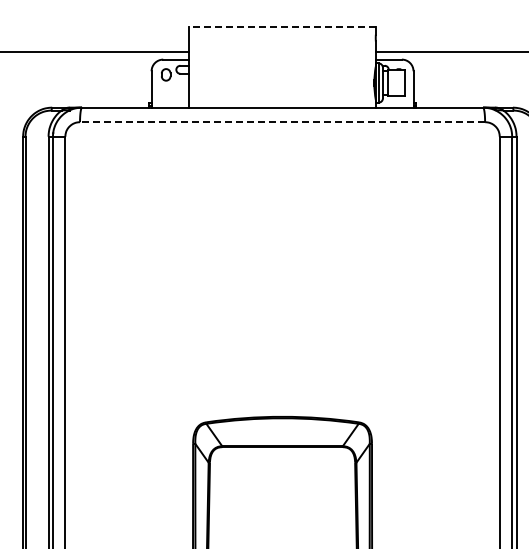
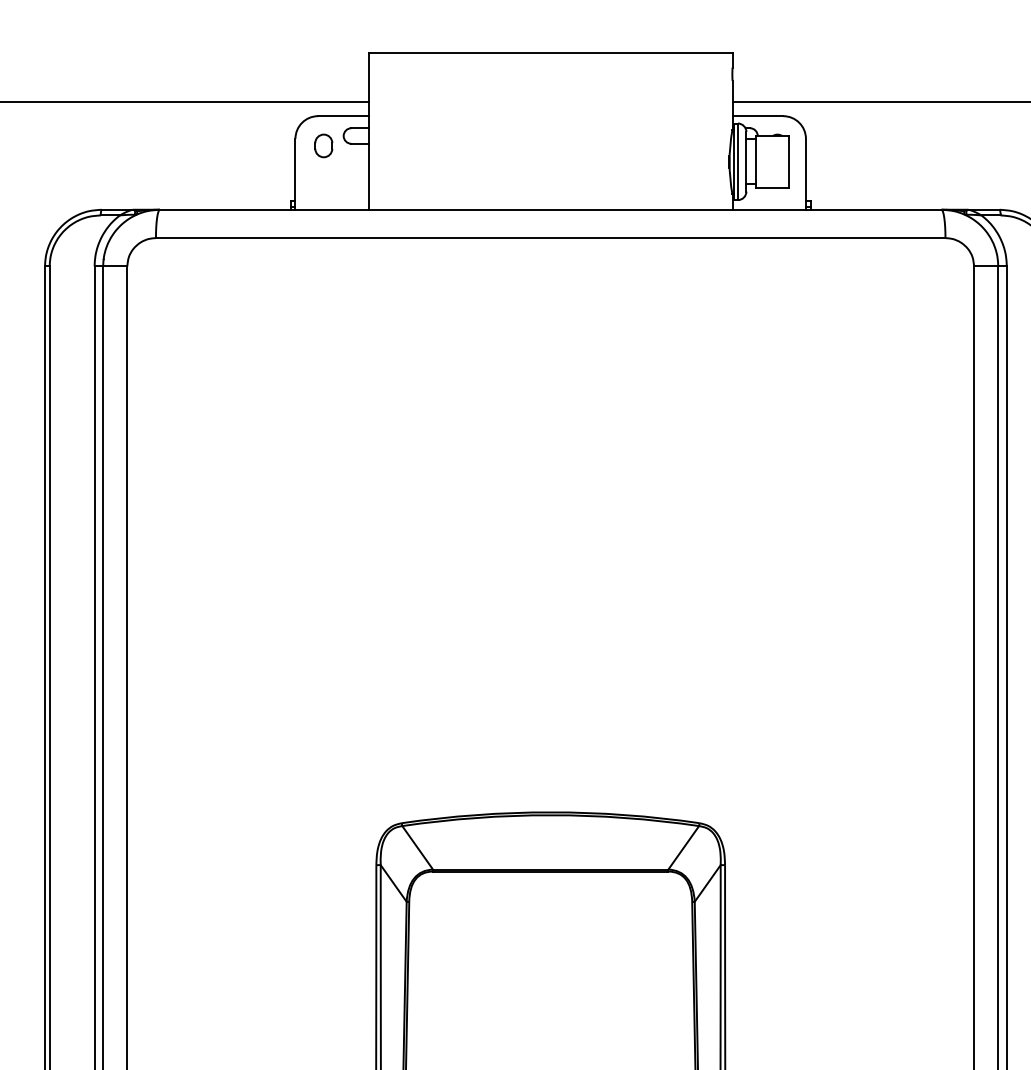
line: (282, 27) -> (550, 53), dashed -> solid
line: (282, 122) -> (550, 238), dashed -> solid

